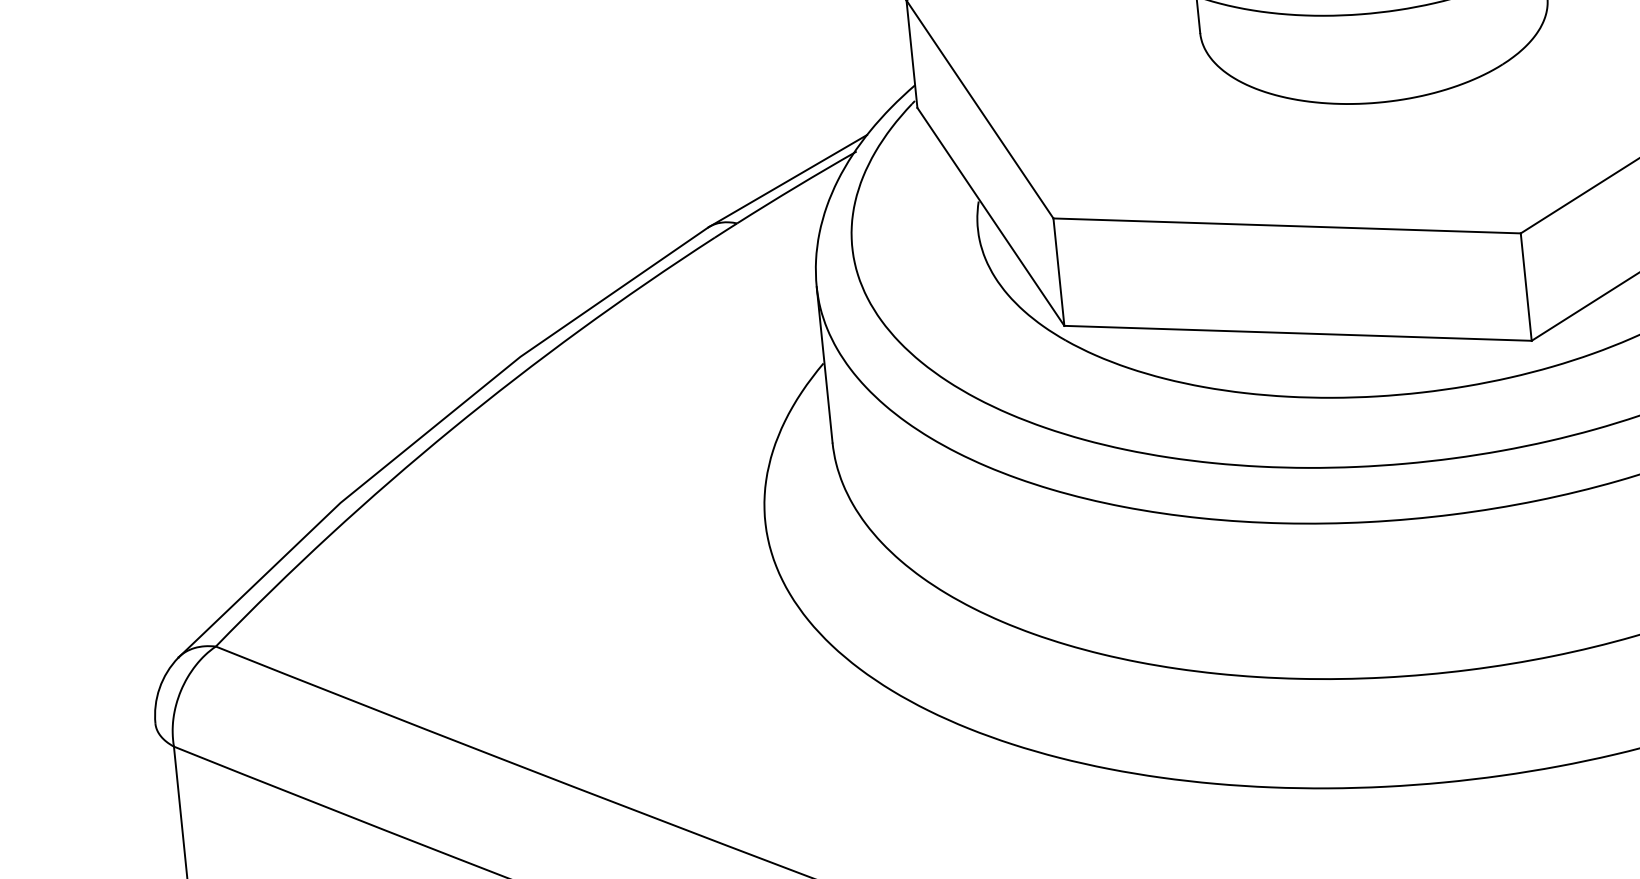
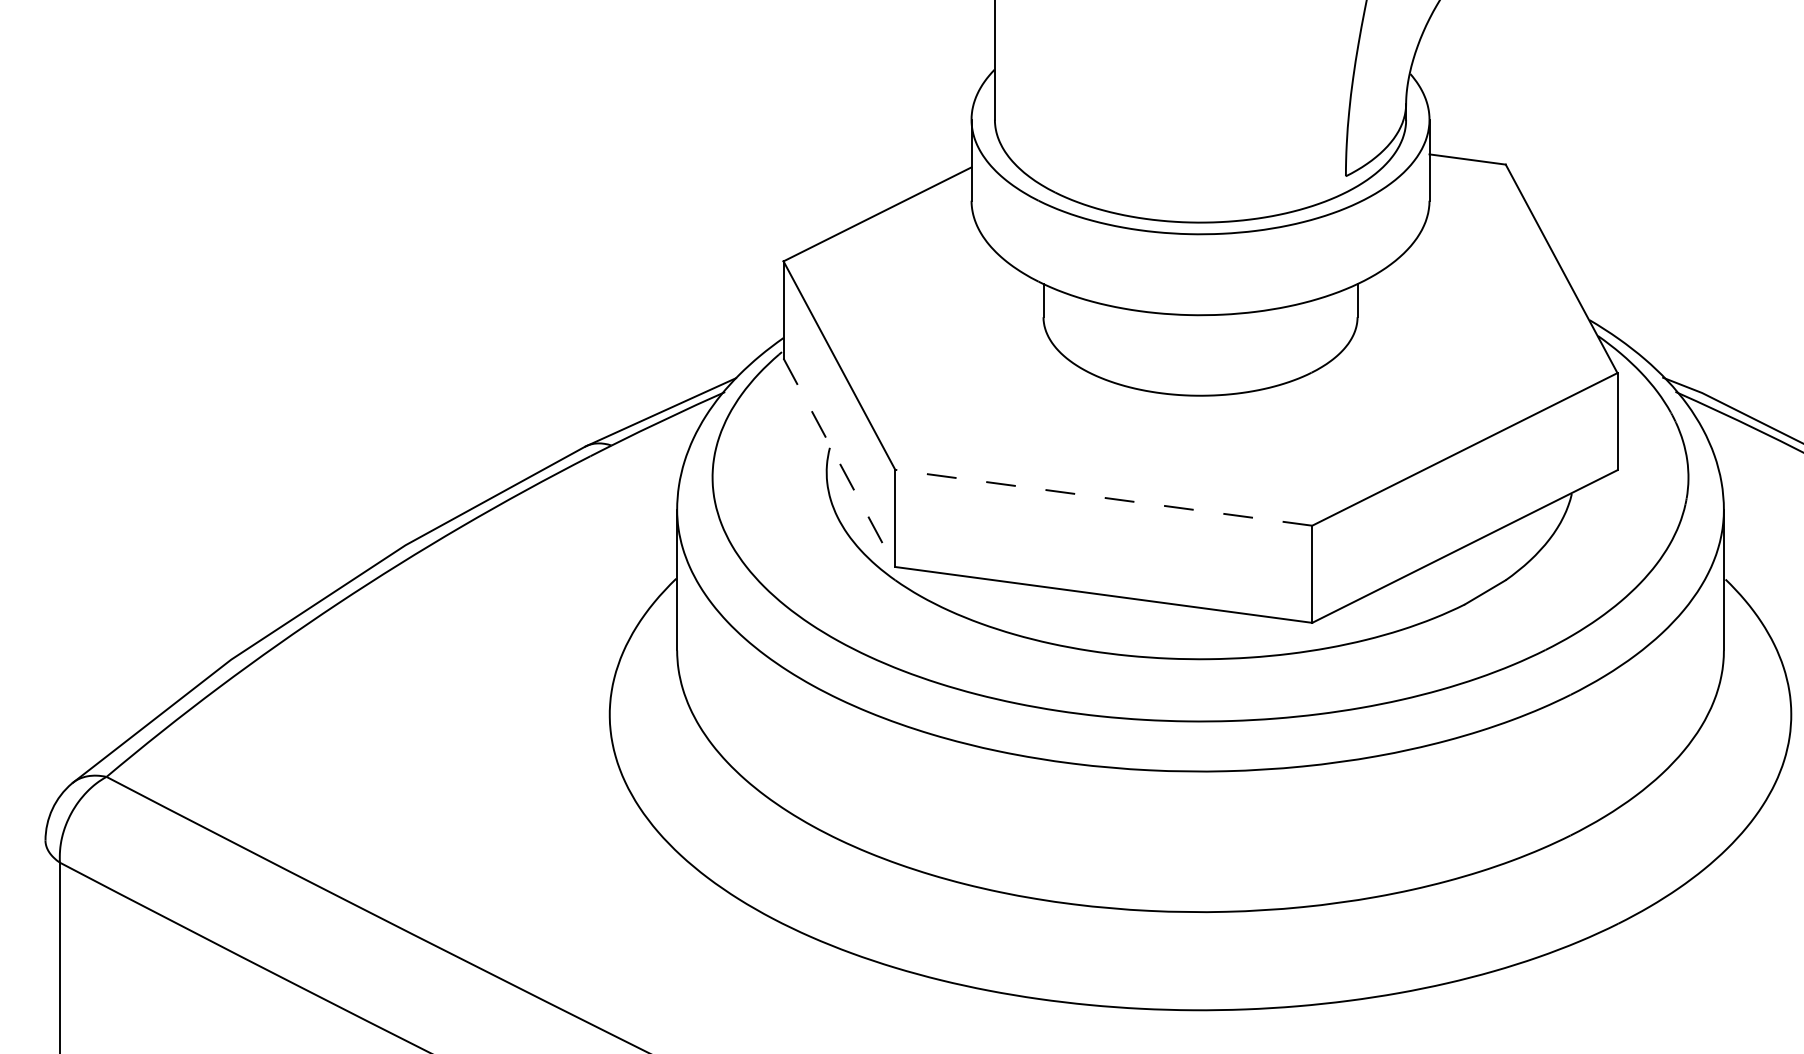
line: (991, 217) -> (839, 463), solid -> dashed
line: (1286, 225) -> (1103, 497), solid -> dashed

